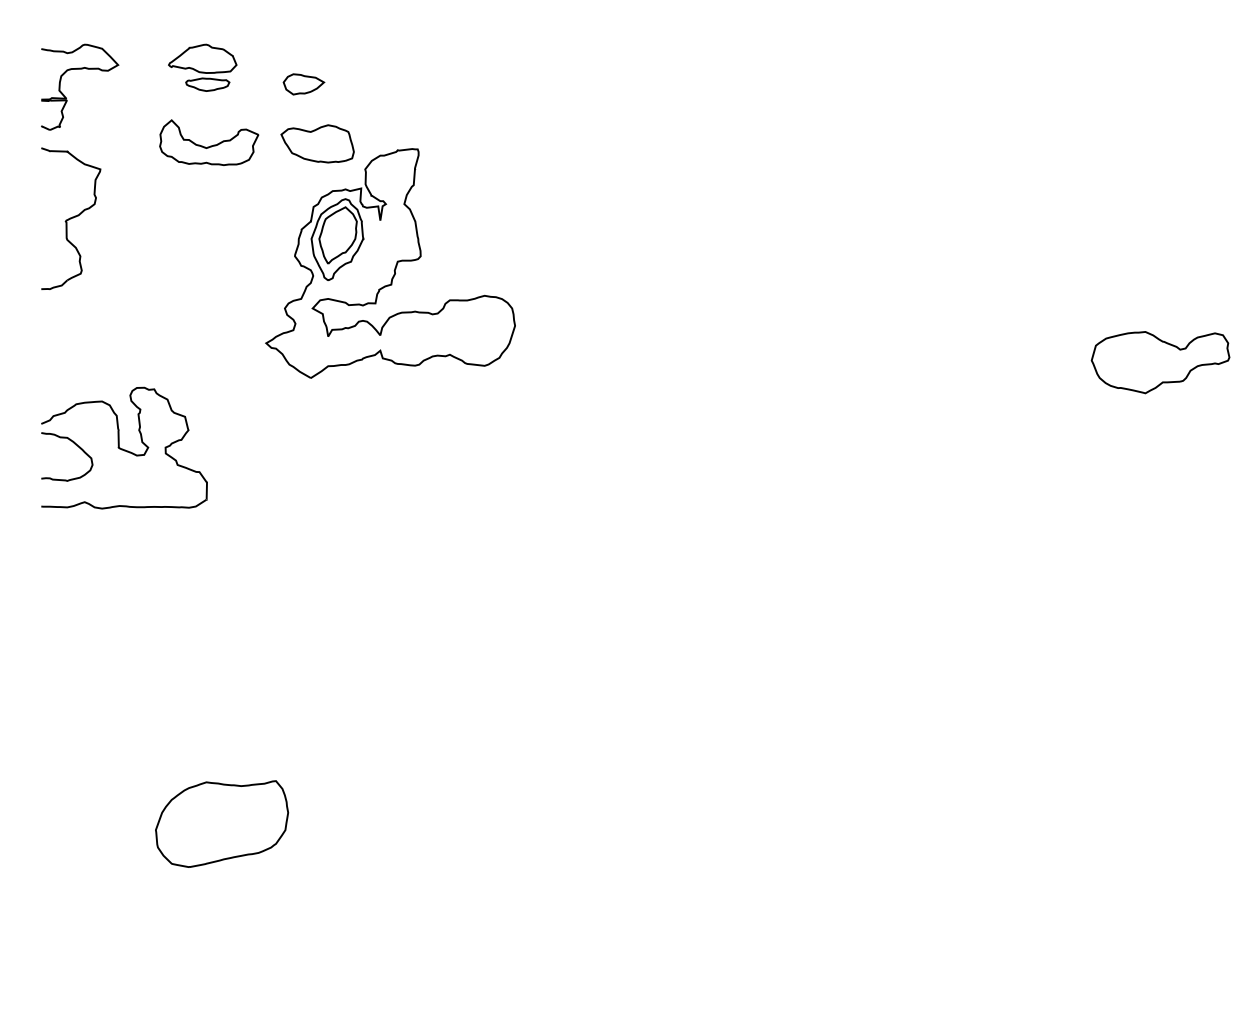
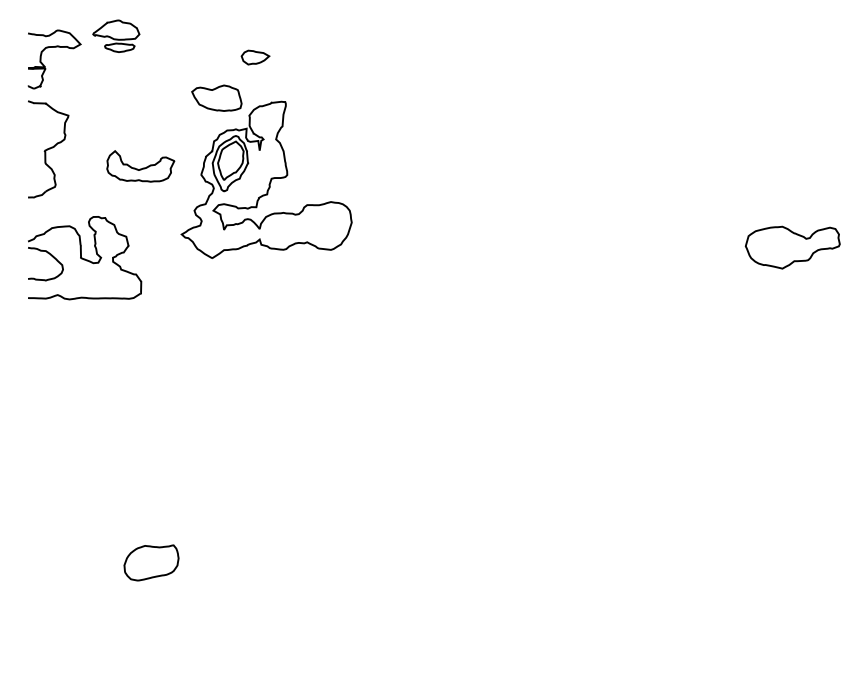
part: (202, 66) -> (116, 35), moved
part: (303, 84) -> (255, 57), moved
part: (208, 142) -> (140, 166), moved
part: (125, 448) -> (85, 258), moved
part: (221, 823) -> (151, 562), size x0.6

